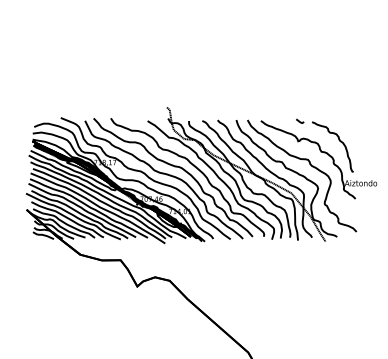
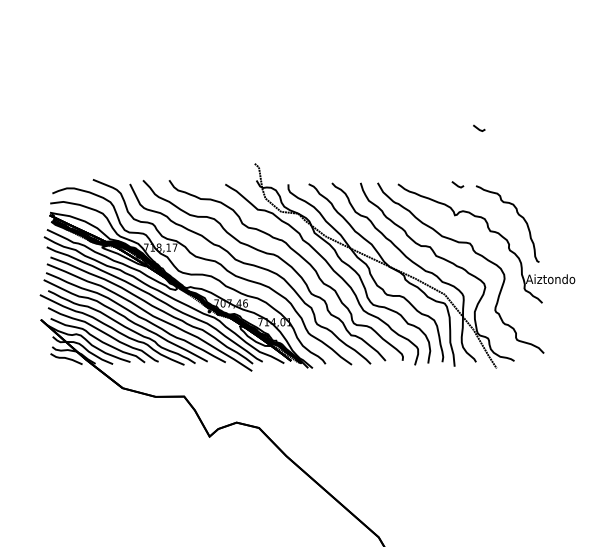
line: (313, 83) -> (478, 127), added

